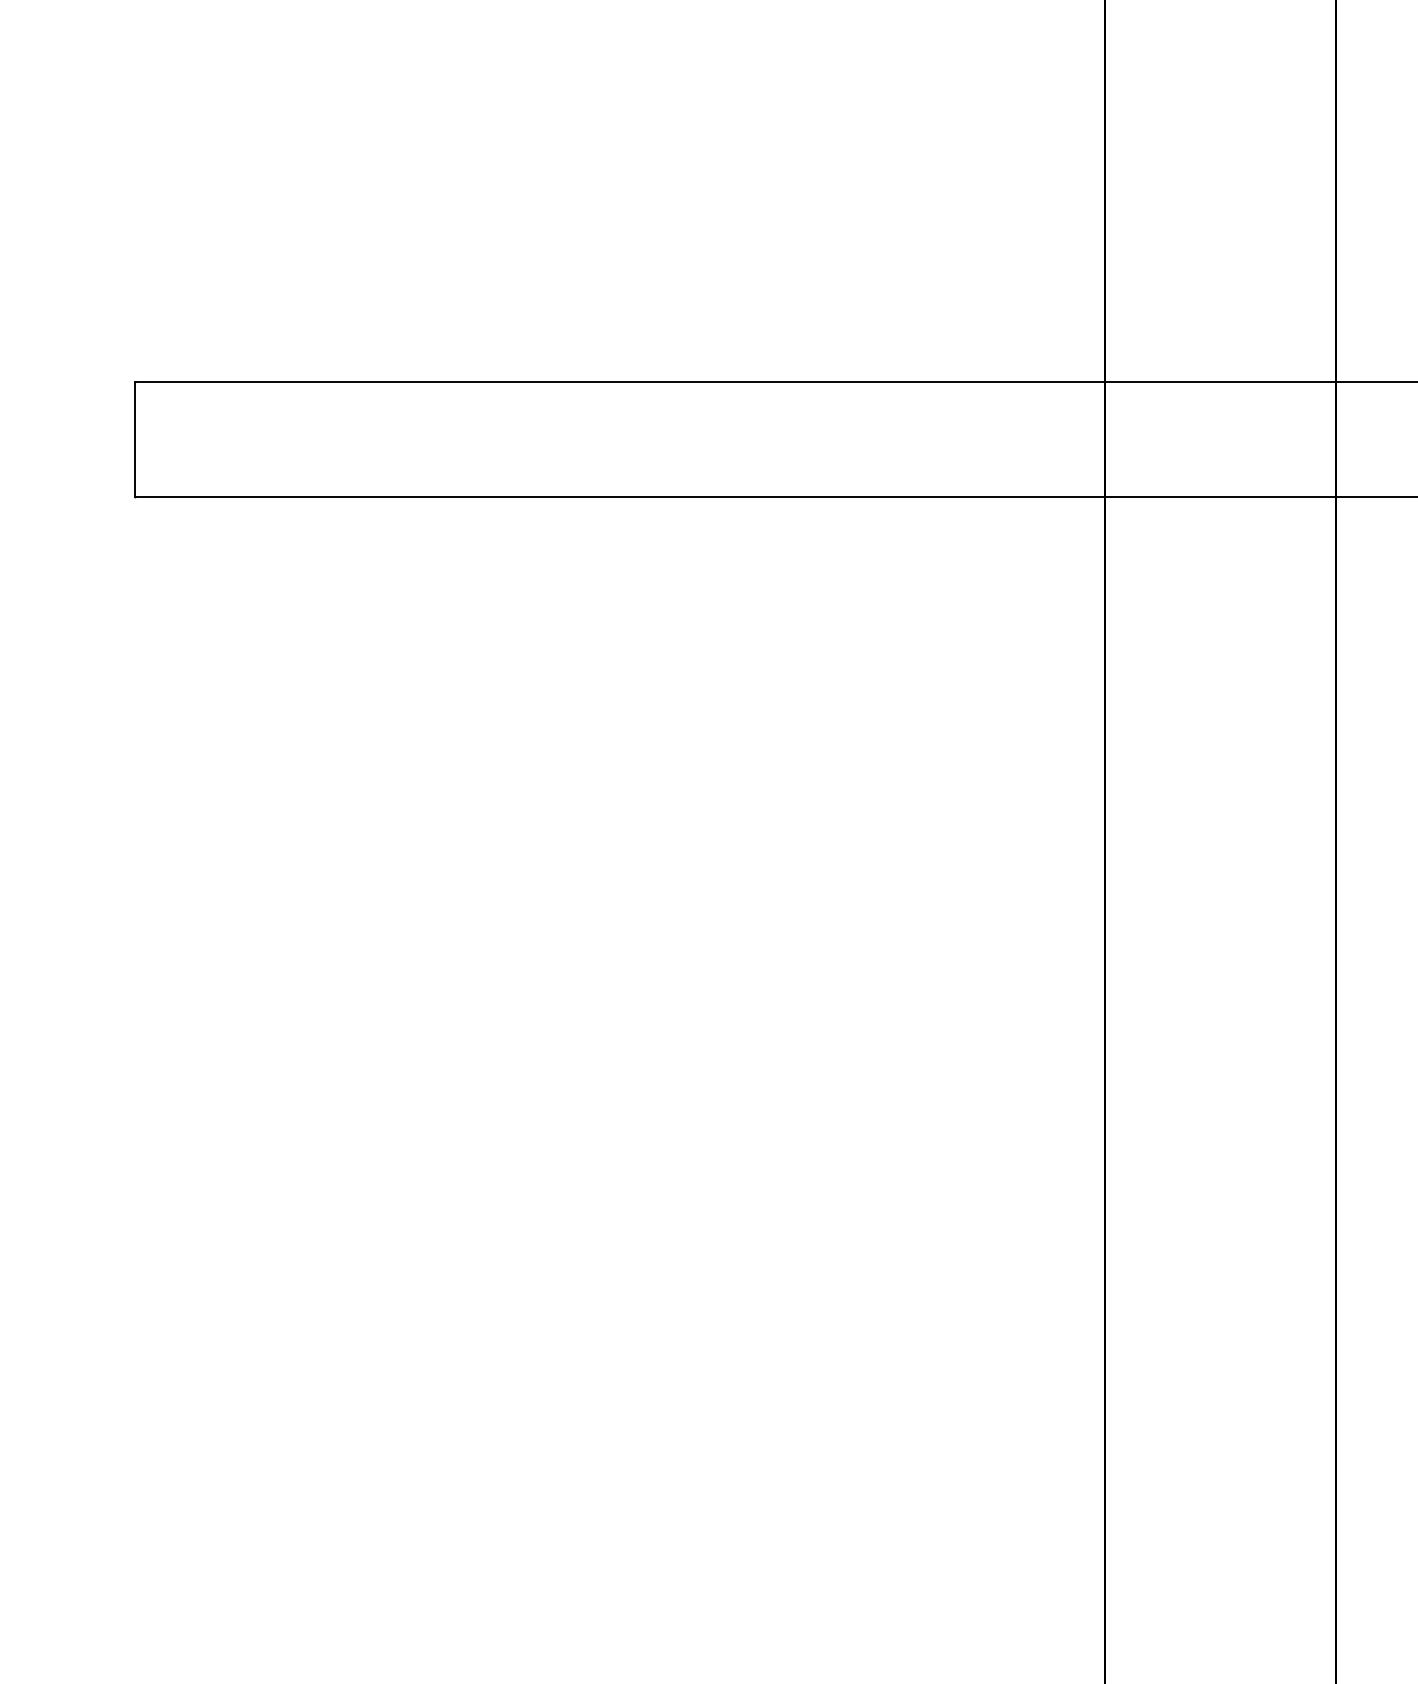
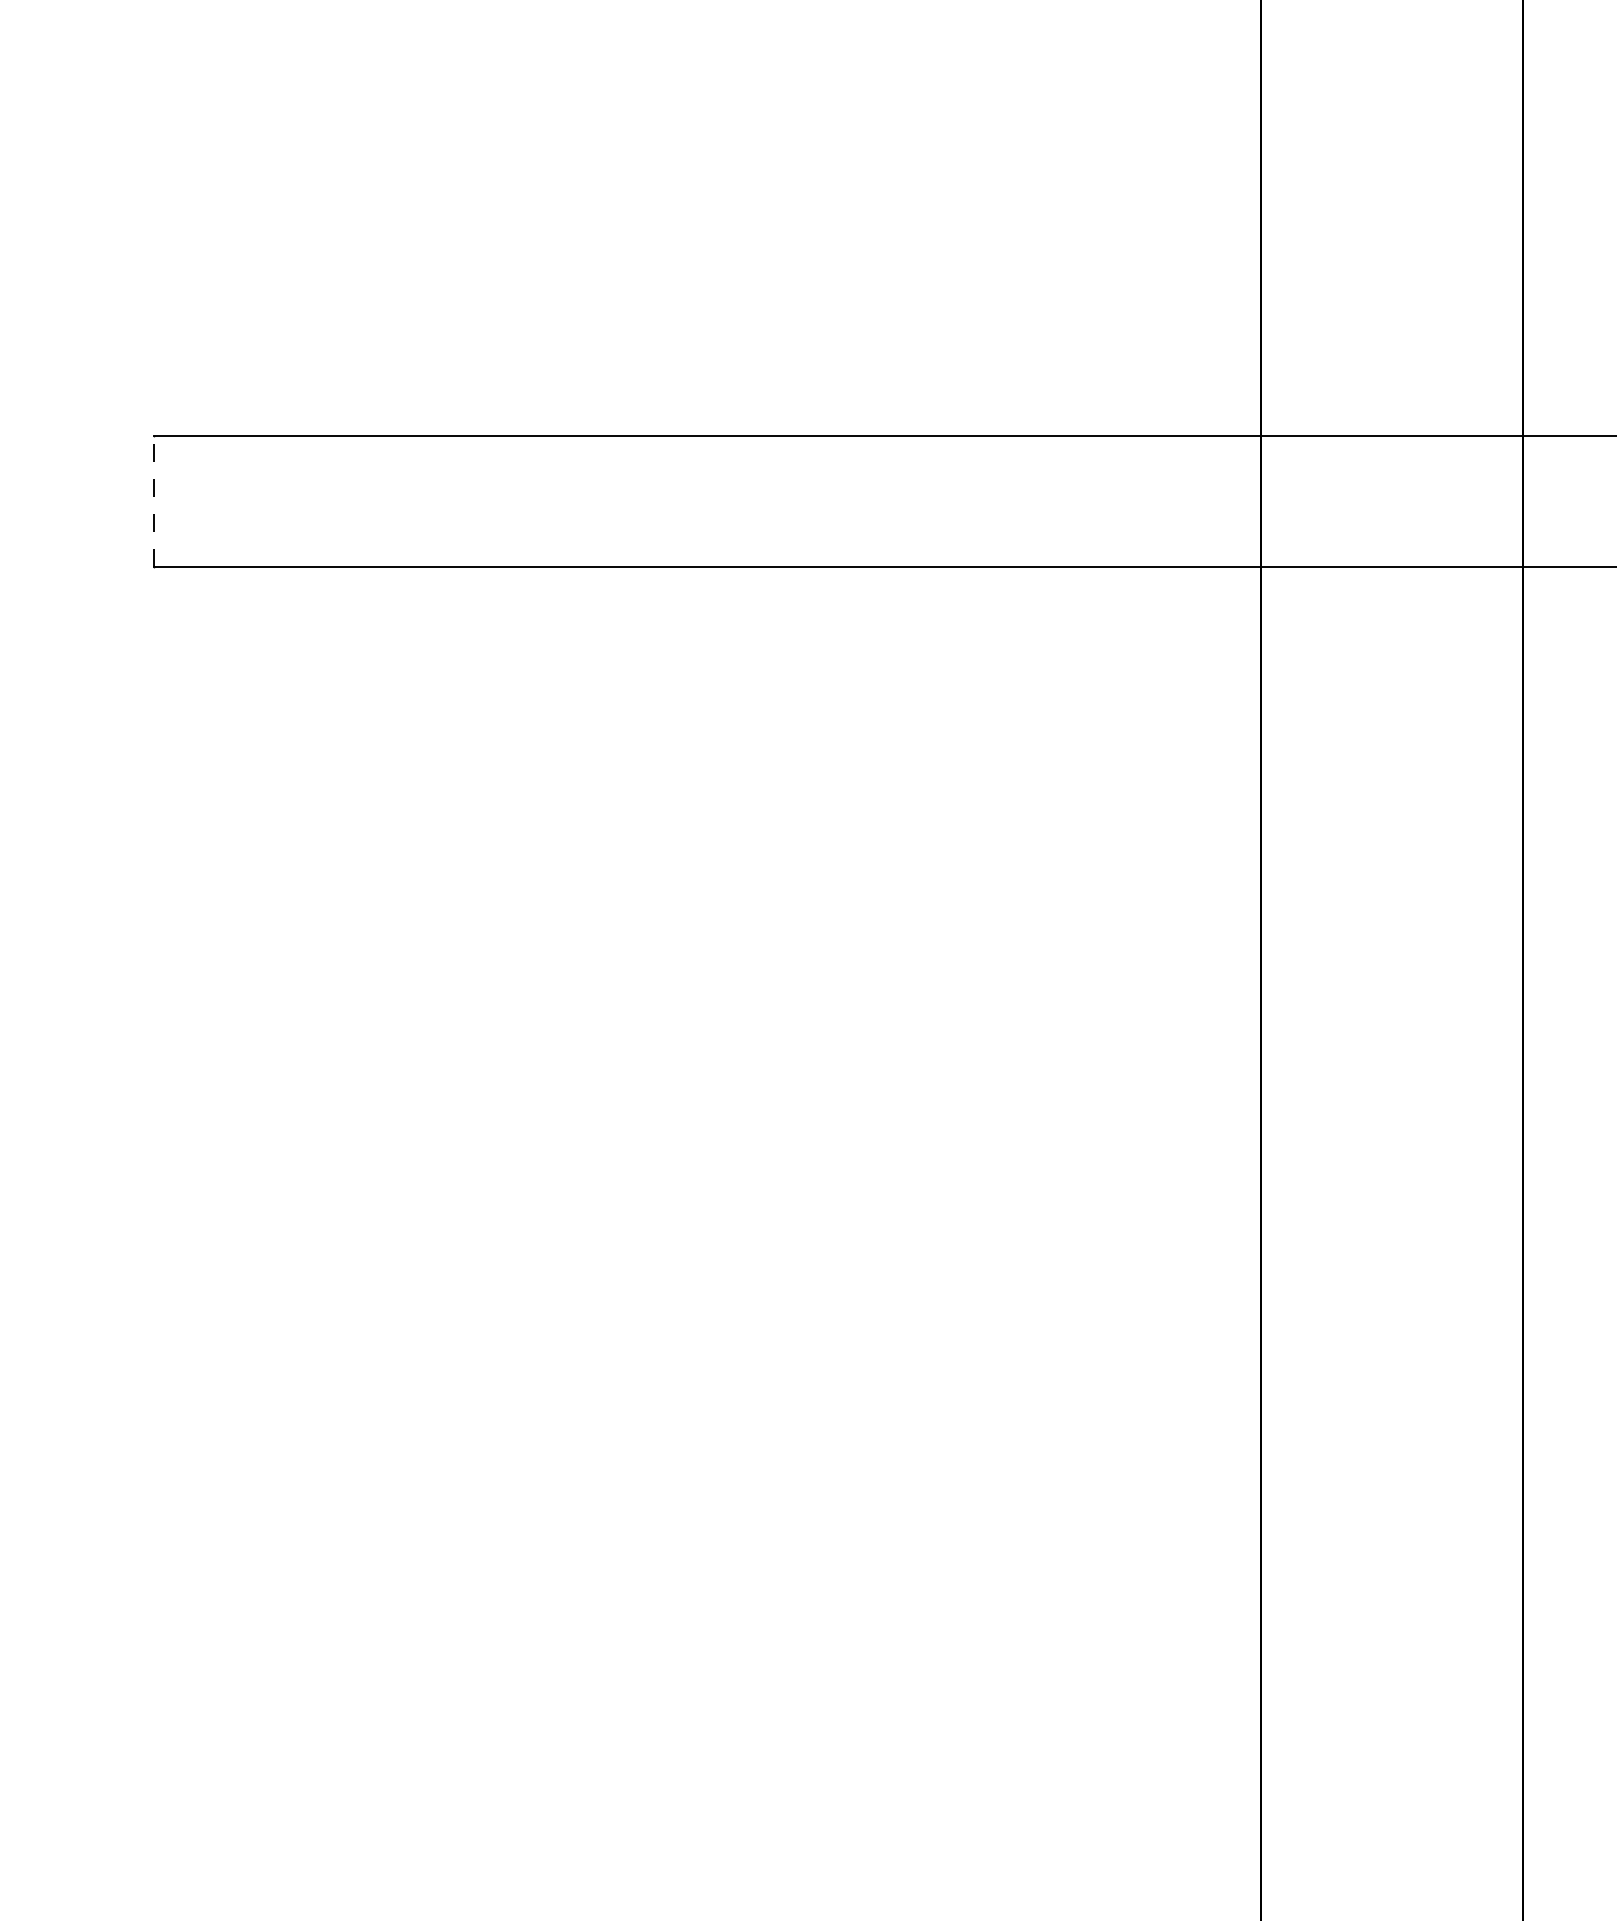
line: (135, 439) -> (154, 501), solid -> dashed

